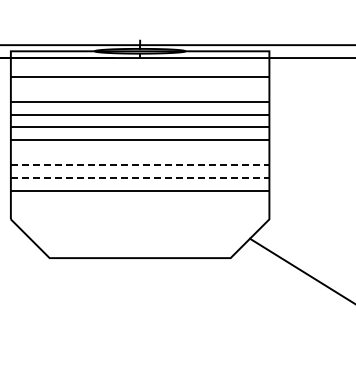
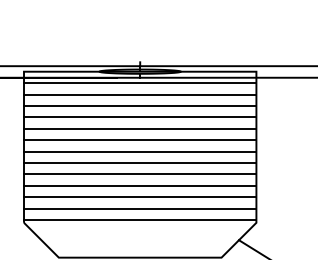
line: (139, 64) -> (139, 83), added
line: (139, 89) -> (139, 106), added
line: (139, 152) -> (139, 162), added
line: (140, 165) -> (140, 174), dashed -> solid
line: (140, 178) -> (140, 186), dashed -> solid
line: (139, 203) -> (139, 208), added
line: (139, 216) -> (139, 220), added

